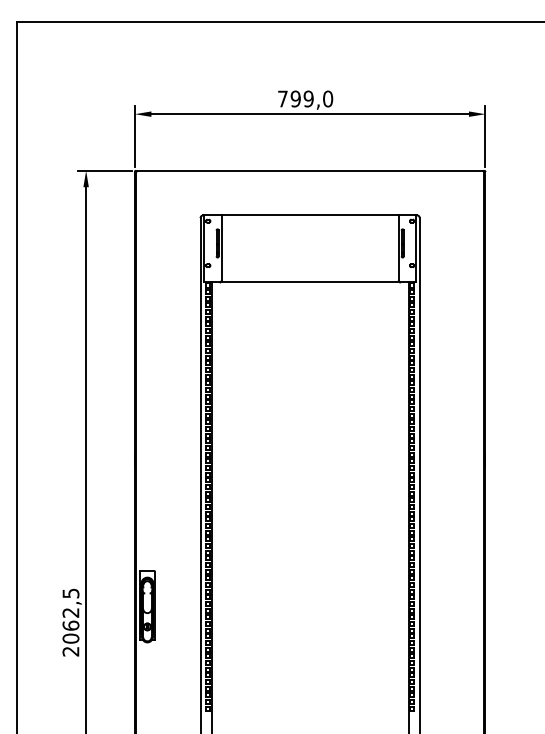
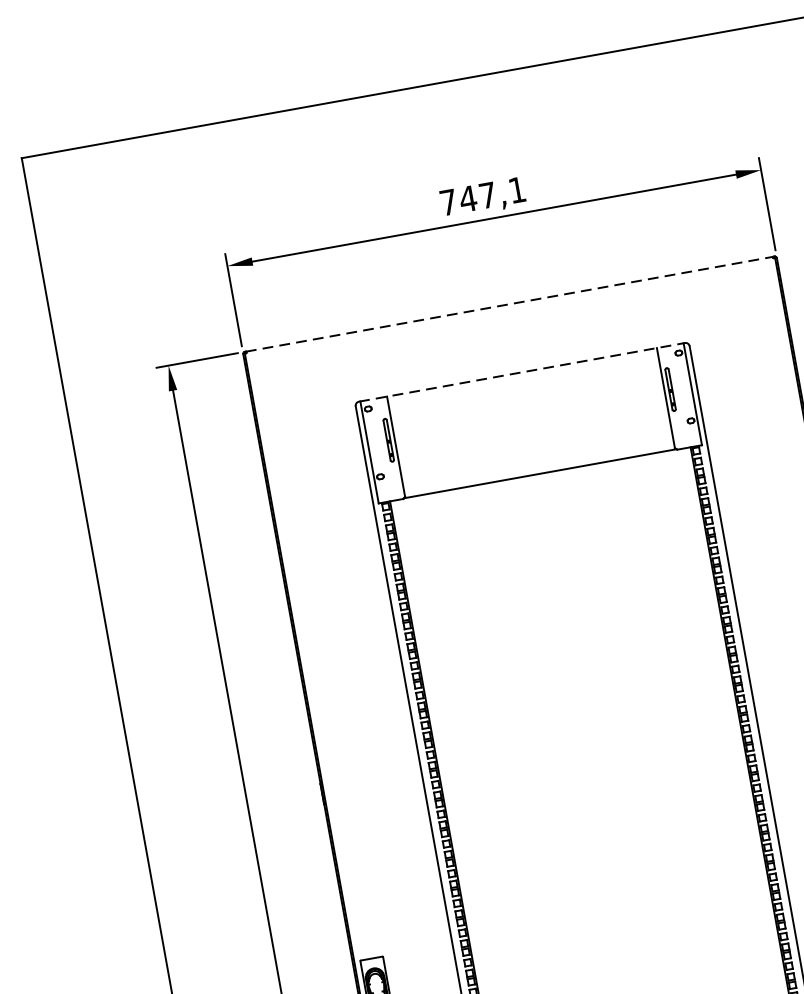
text: (311, 98) -> (491, 193), 799,0 -> 747,1
line: (310, 170) -> (510, 303), solid -> dashed
line: (310, 215) -> (522, 372), solid -> dashed

